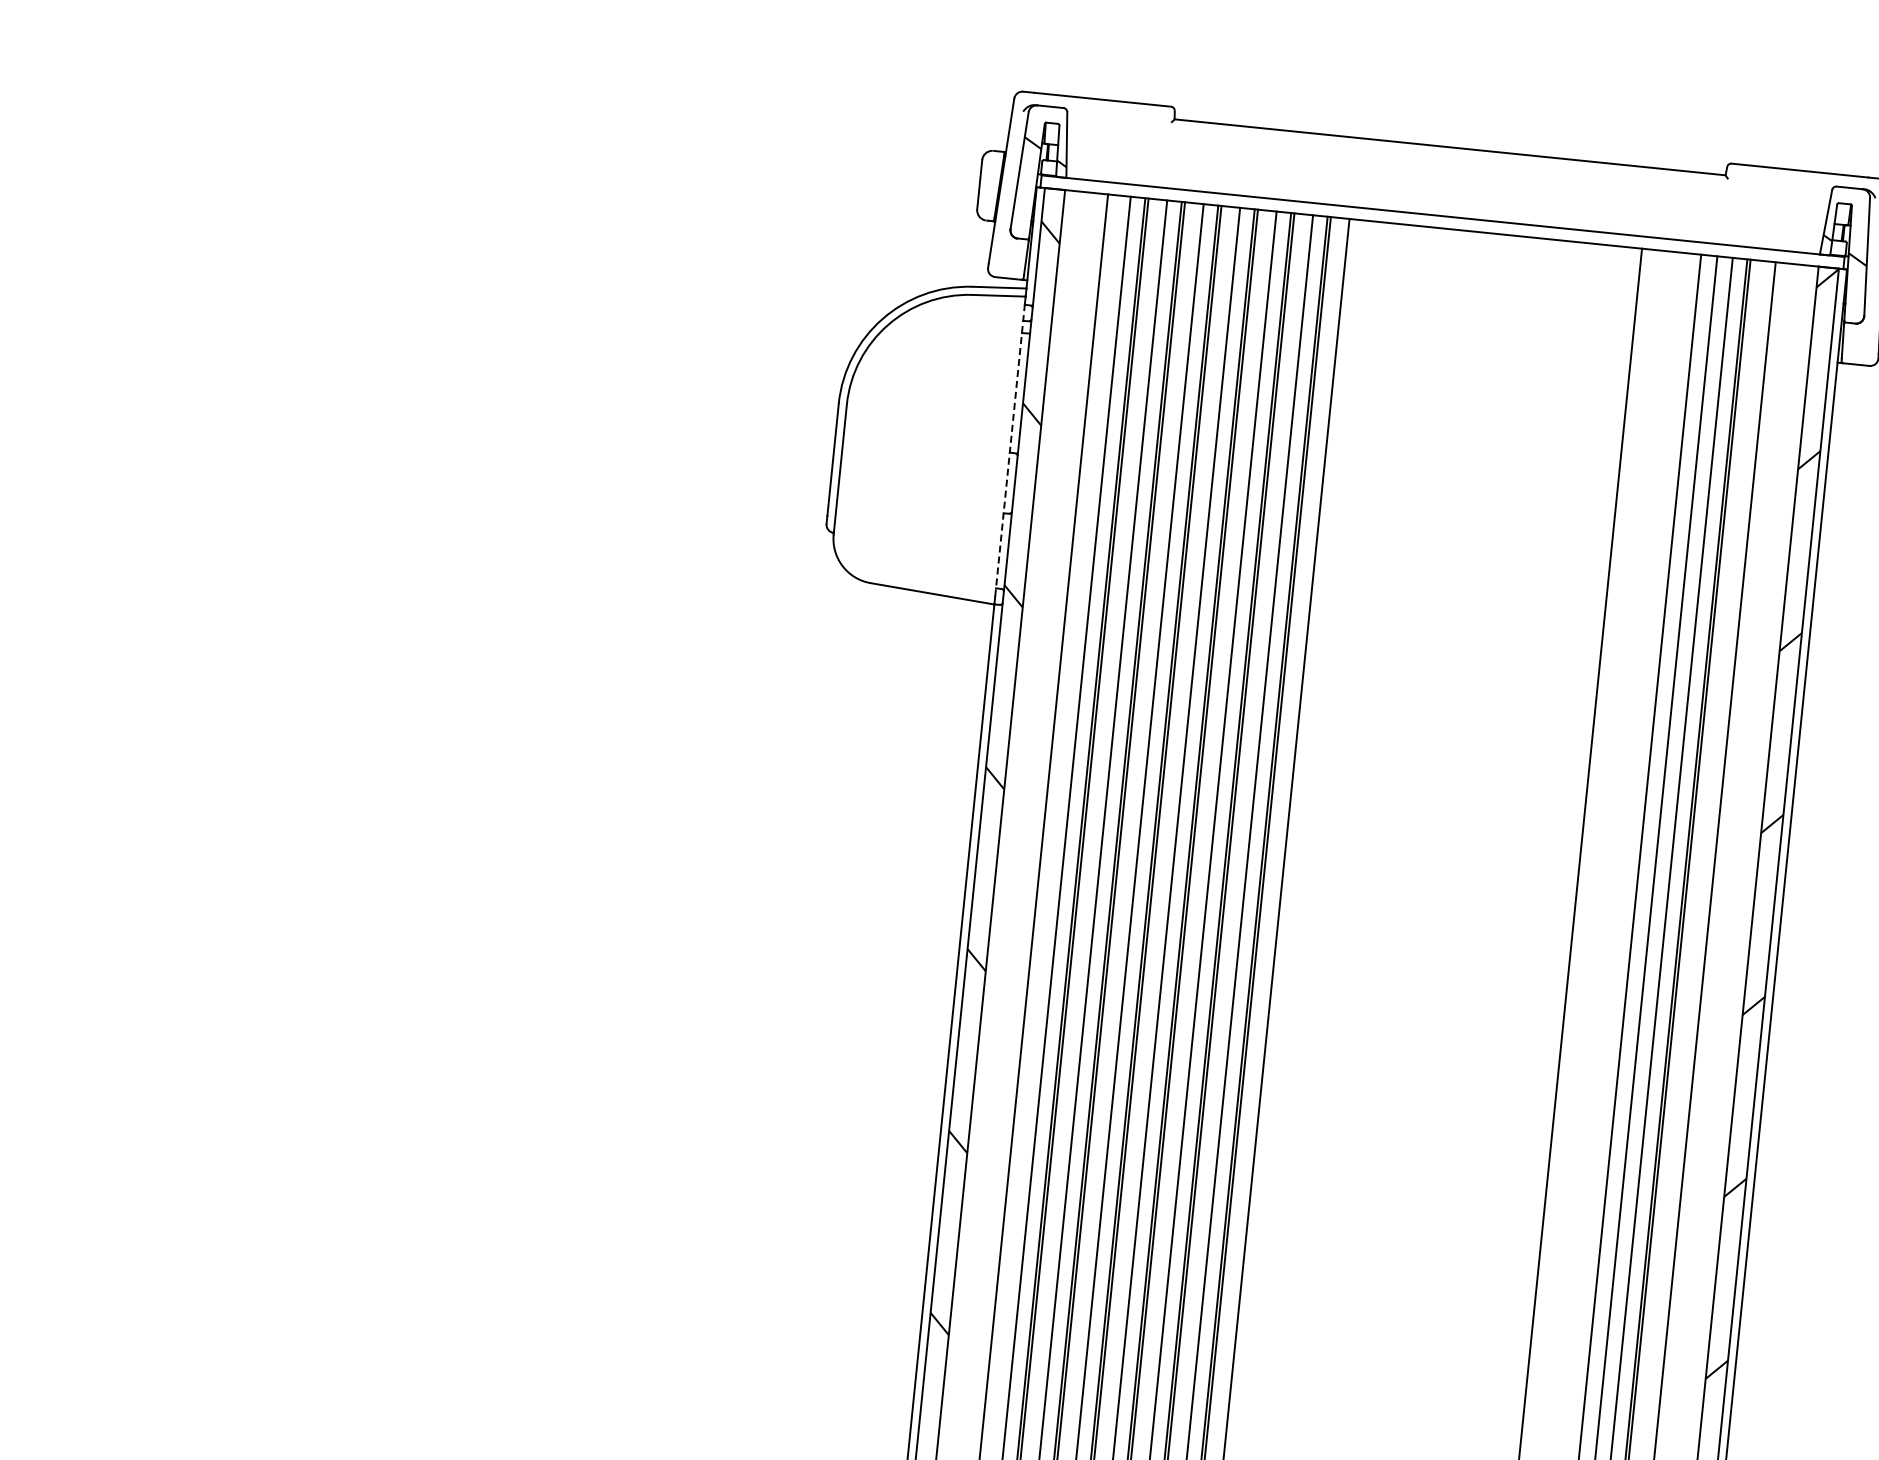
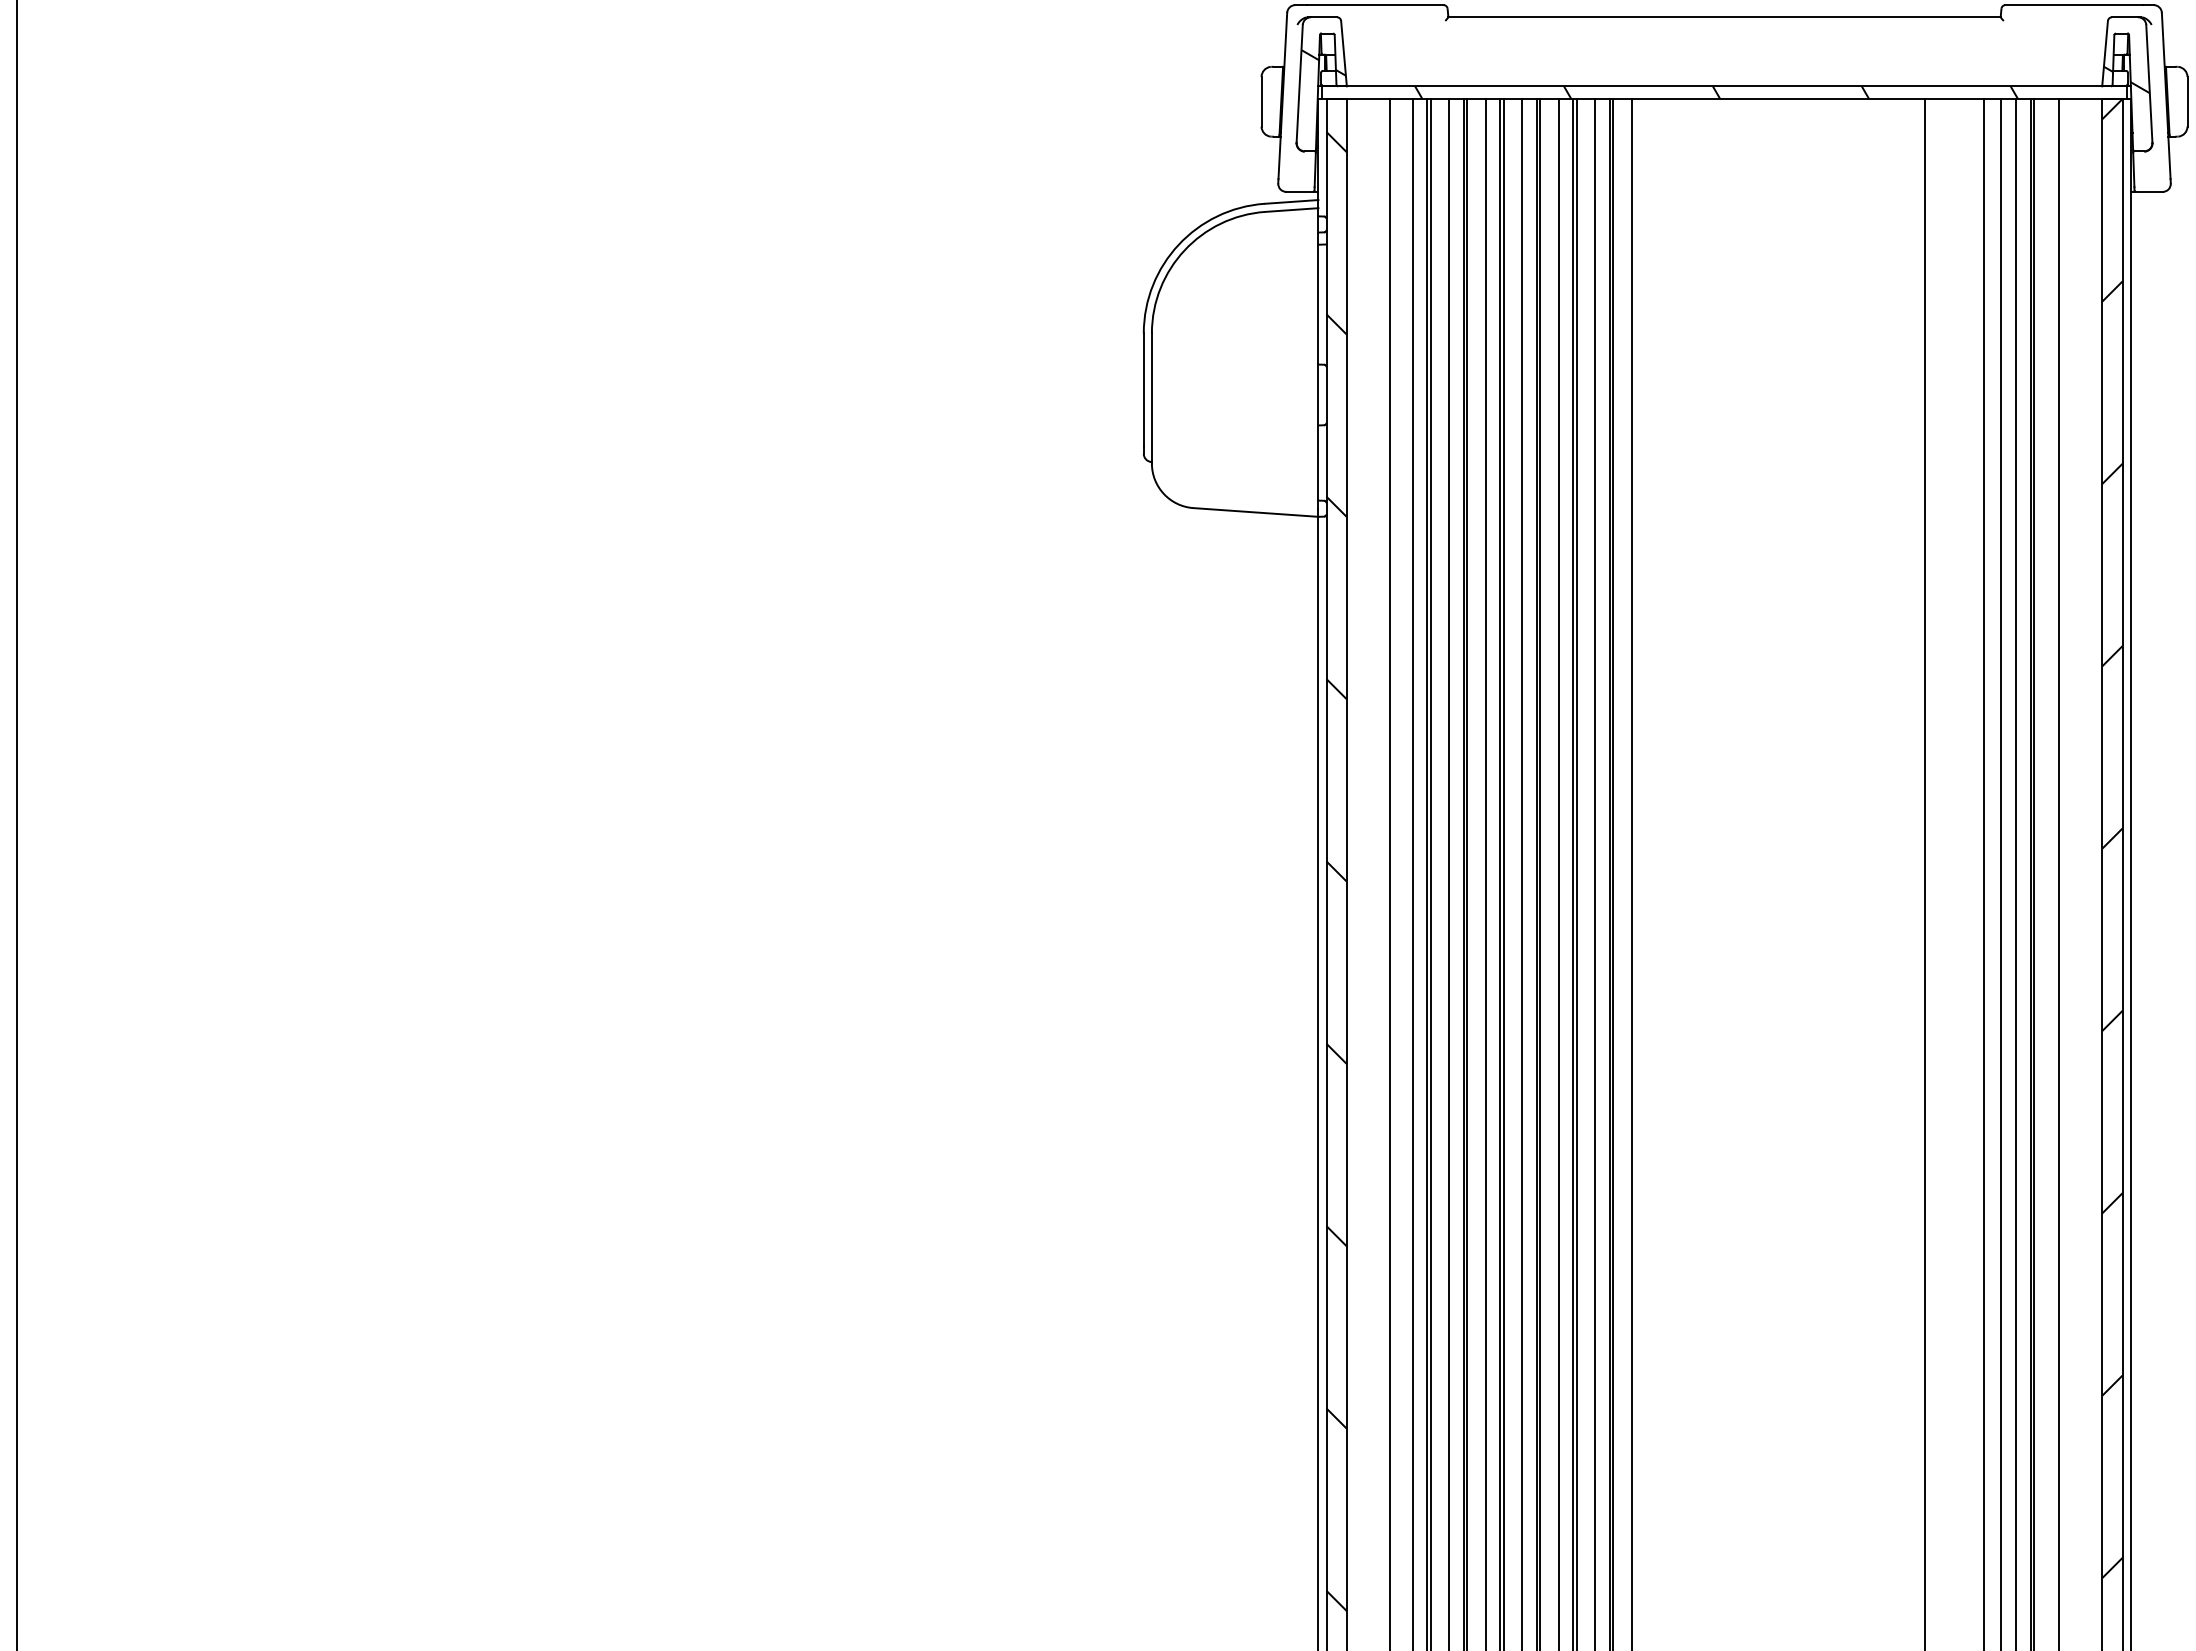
hatch: (1434, 221) -> (1716, 92), added
line: (1010, 450) -> (1318, 362), dashed -> solid

